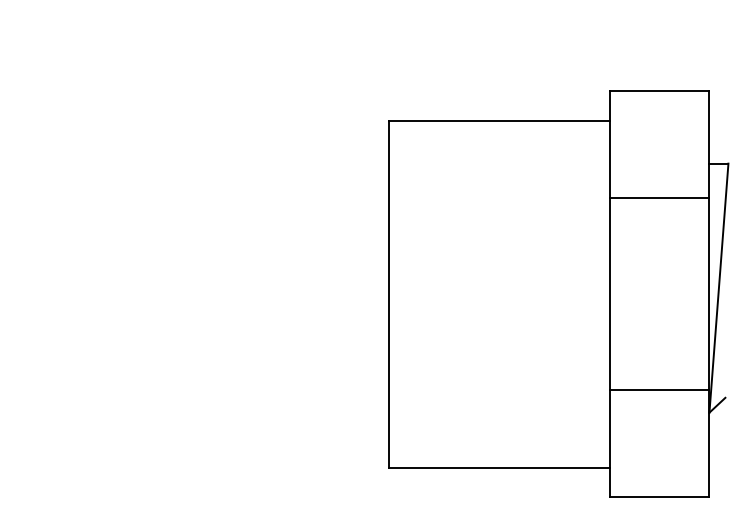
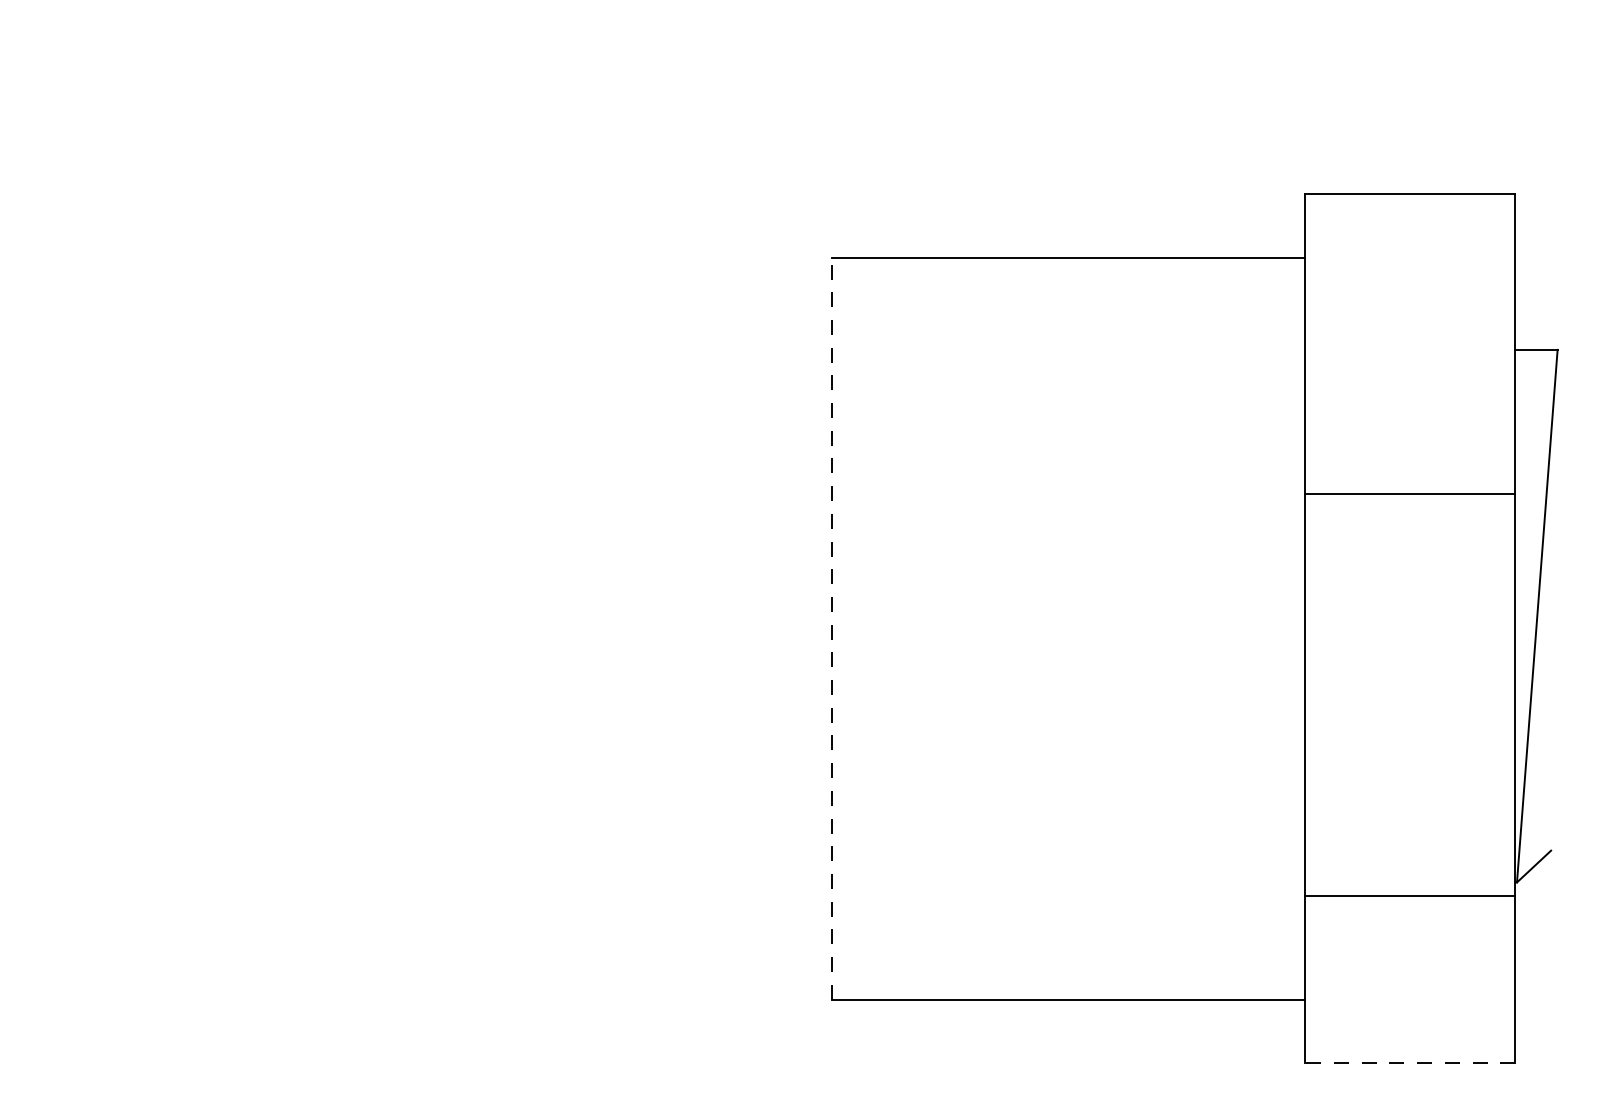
line: (659, 198) -> (1410, 494), moved
line: (388, 293) -> (830, 627), solid -> dashed
line: (659, 389) -> (1410, 894), moved
line: (659, 497) -> (1410, 1063), solid -> dashed

